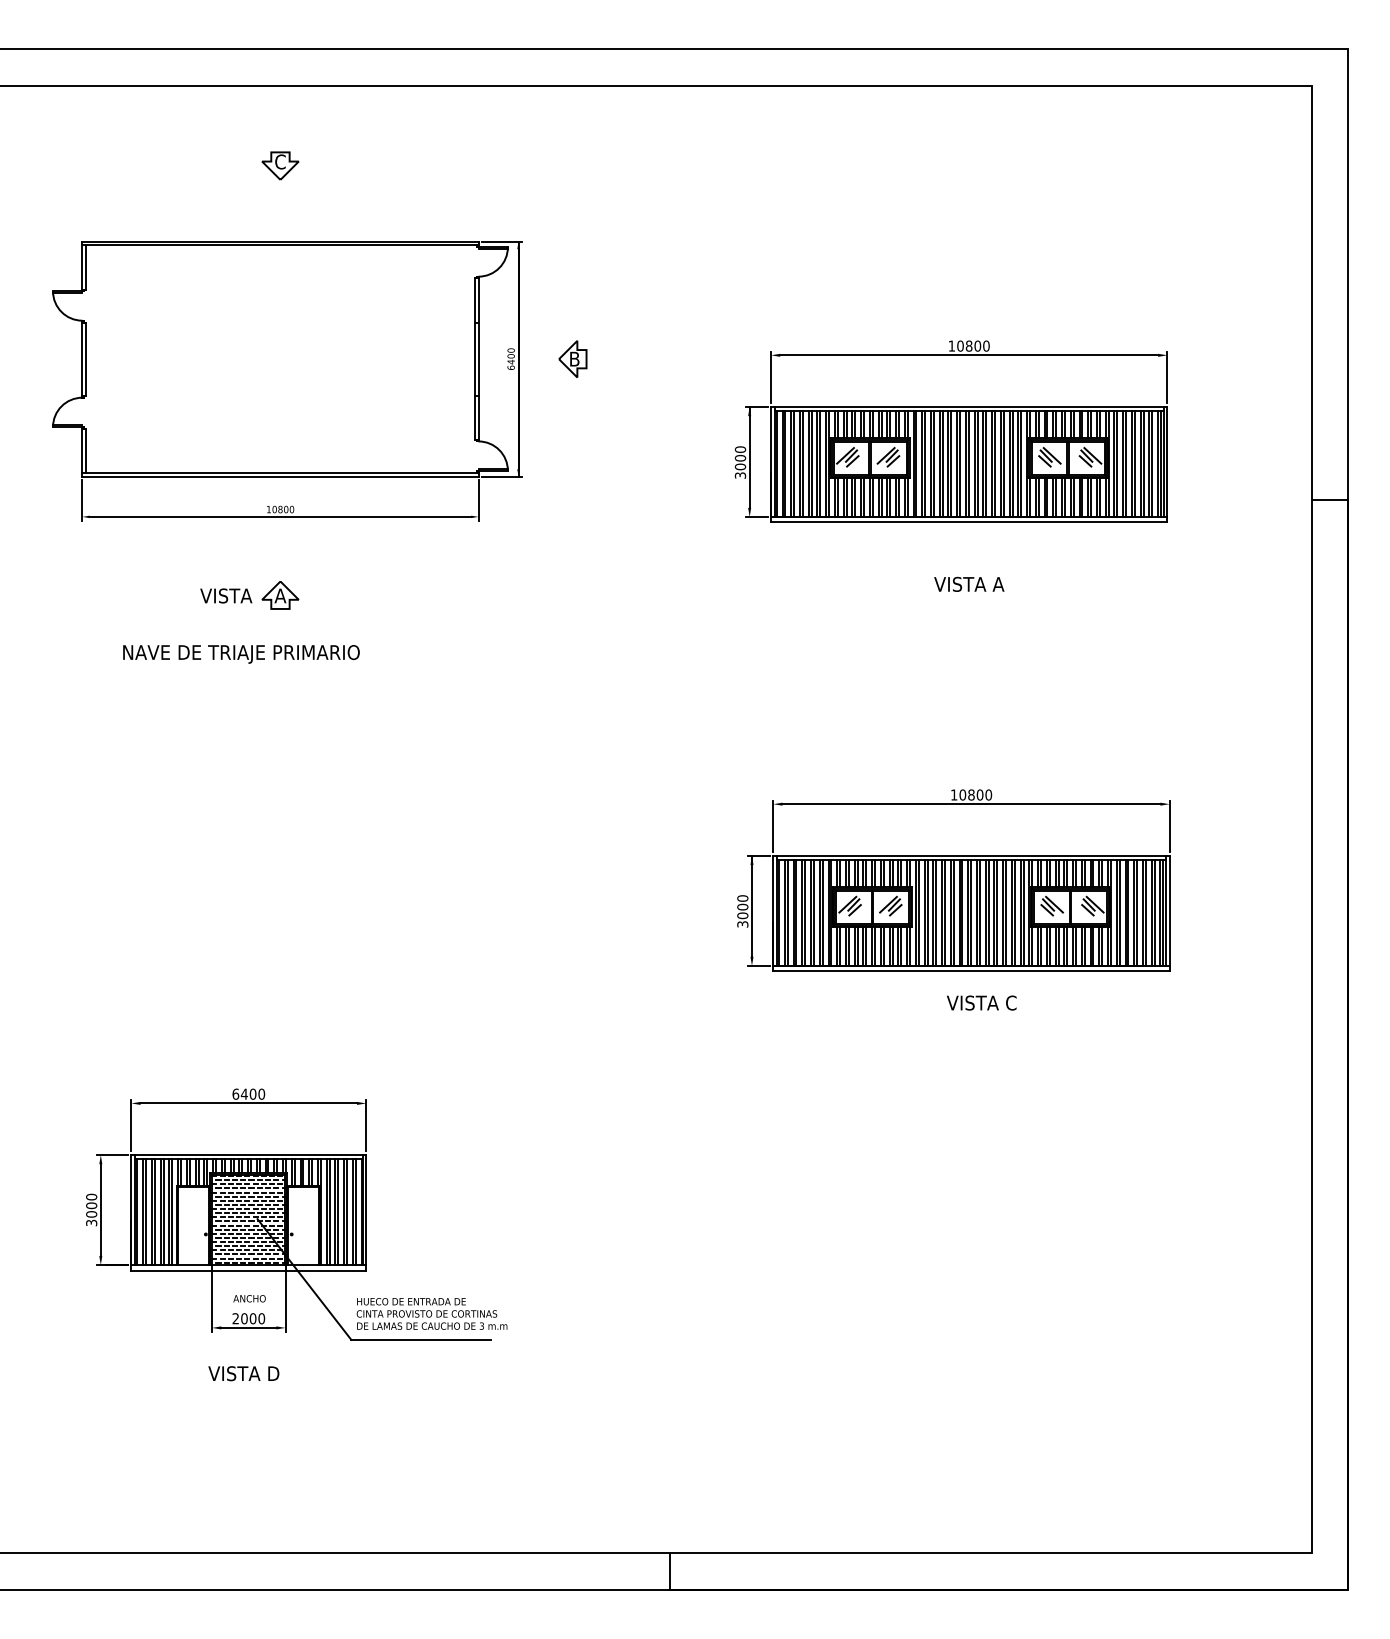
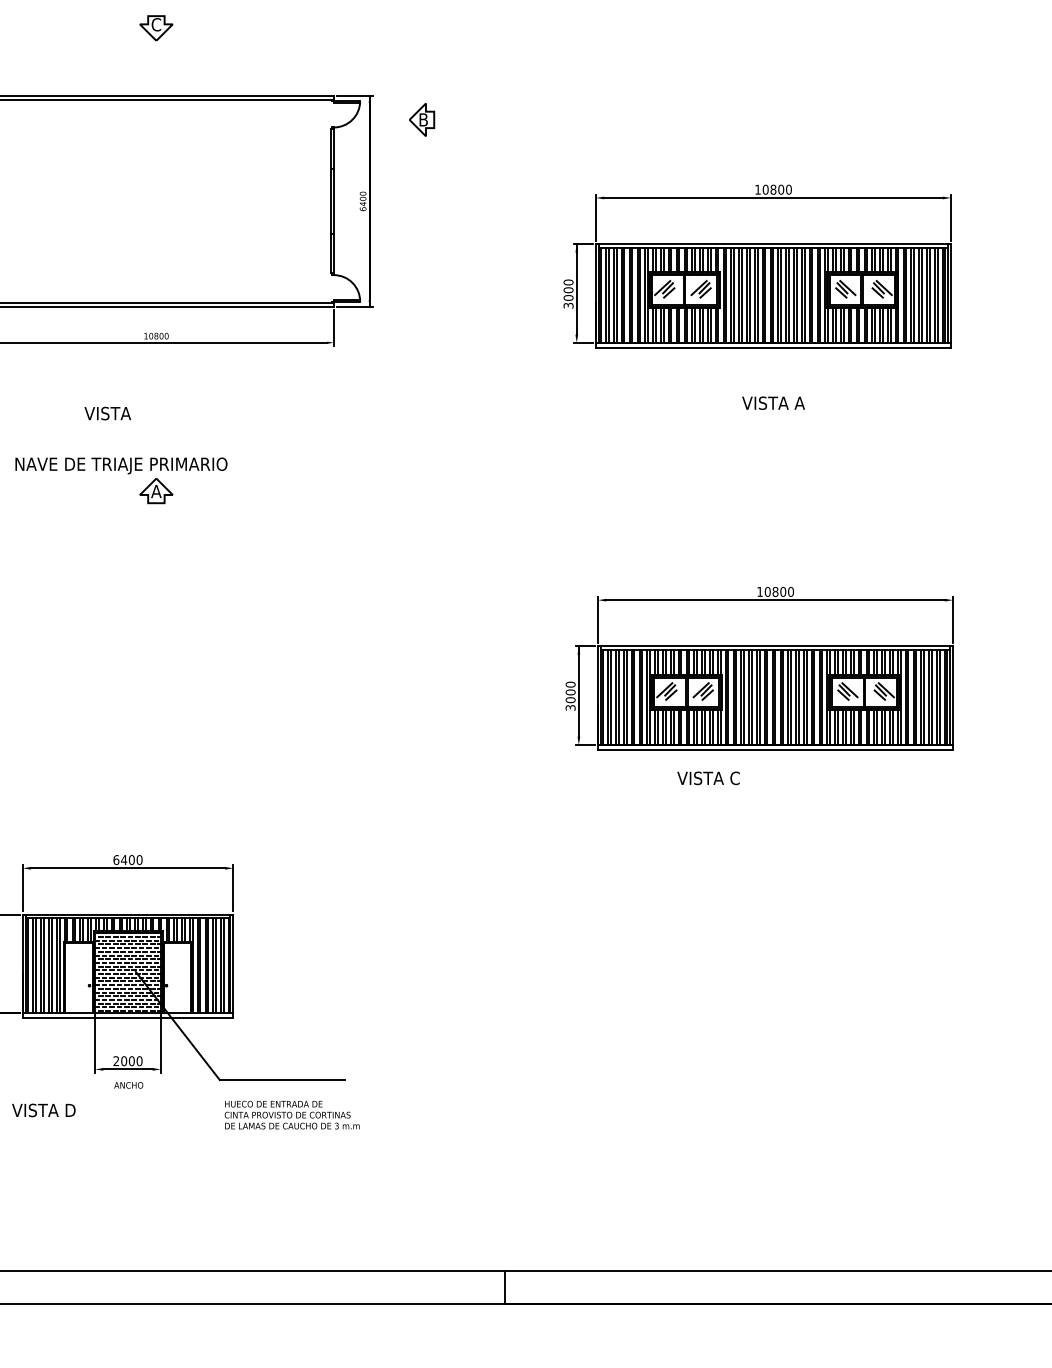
part: (572, 358) -> (421, 119), moved
part: (280, 595) -> (156, 491), moved
text: (981, 1002) -> (708, 777), moved
text: (249, 1298) -> (128, 1085), moved
text: (431, 1313) -> (291, 1114), moved
text: (243, 1373) -> (43, 1110), moved

